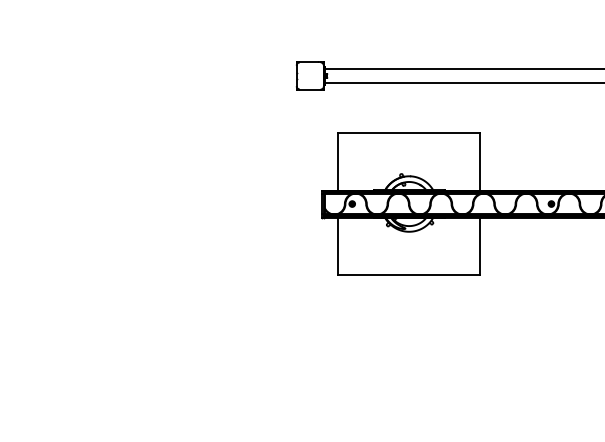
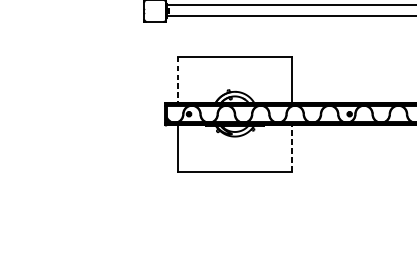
line: (338, 161) -> (177, 79), solid -> dashed
line: (480, 246) -> (292, 148), solid -> dashed

